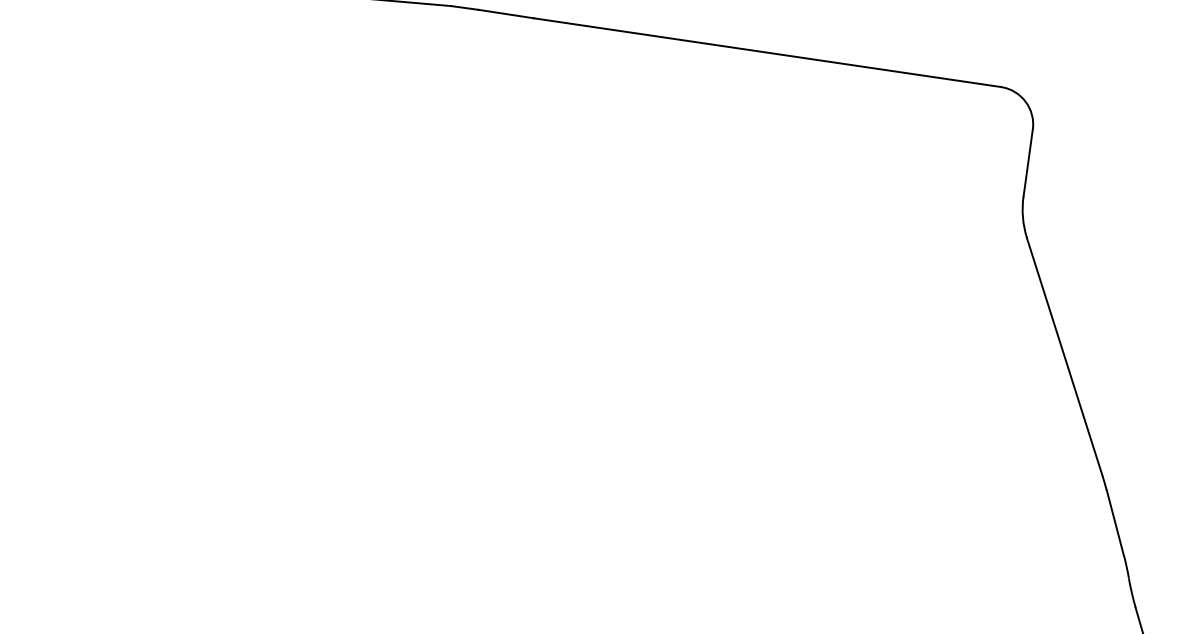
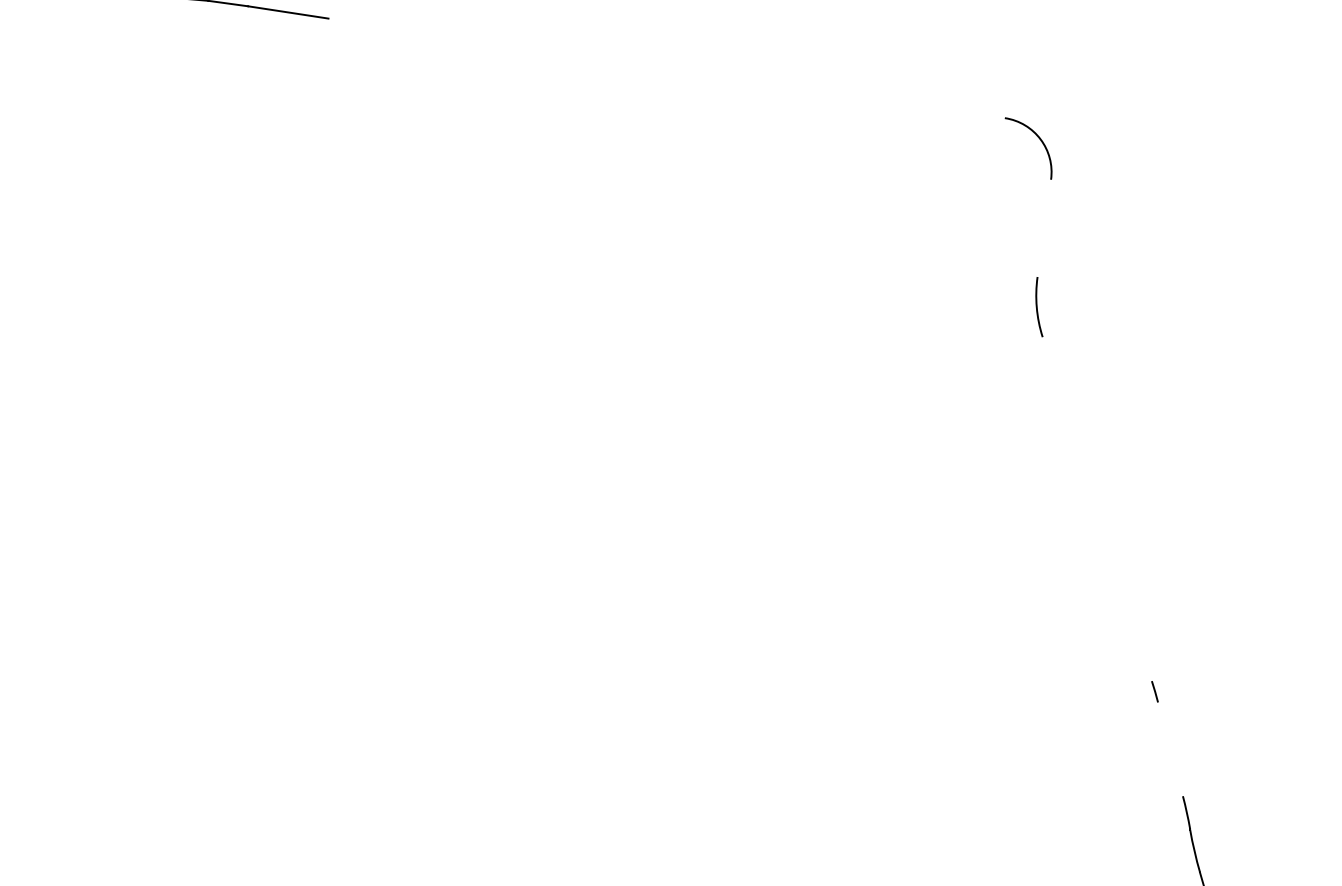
line: (767, 52) -> (666, 68), removed
line: (1027, 162) -> (1043, 227), removed
line: (1064, 356) -> (1096, 508), removed
line: (1114, 522) -> (1169, 749), removed

